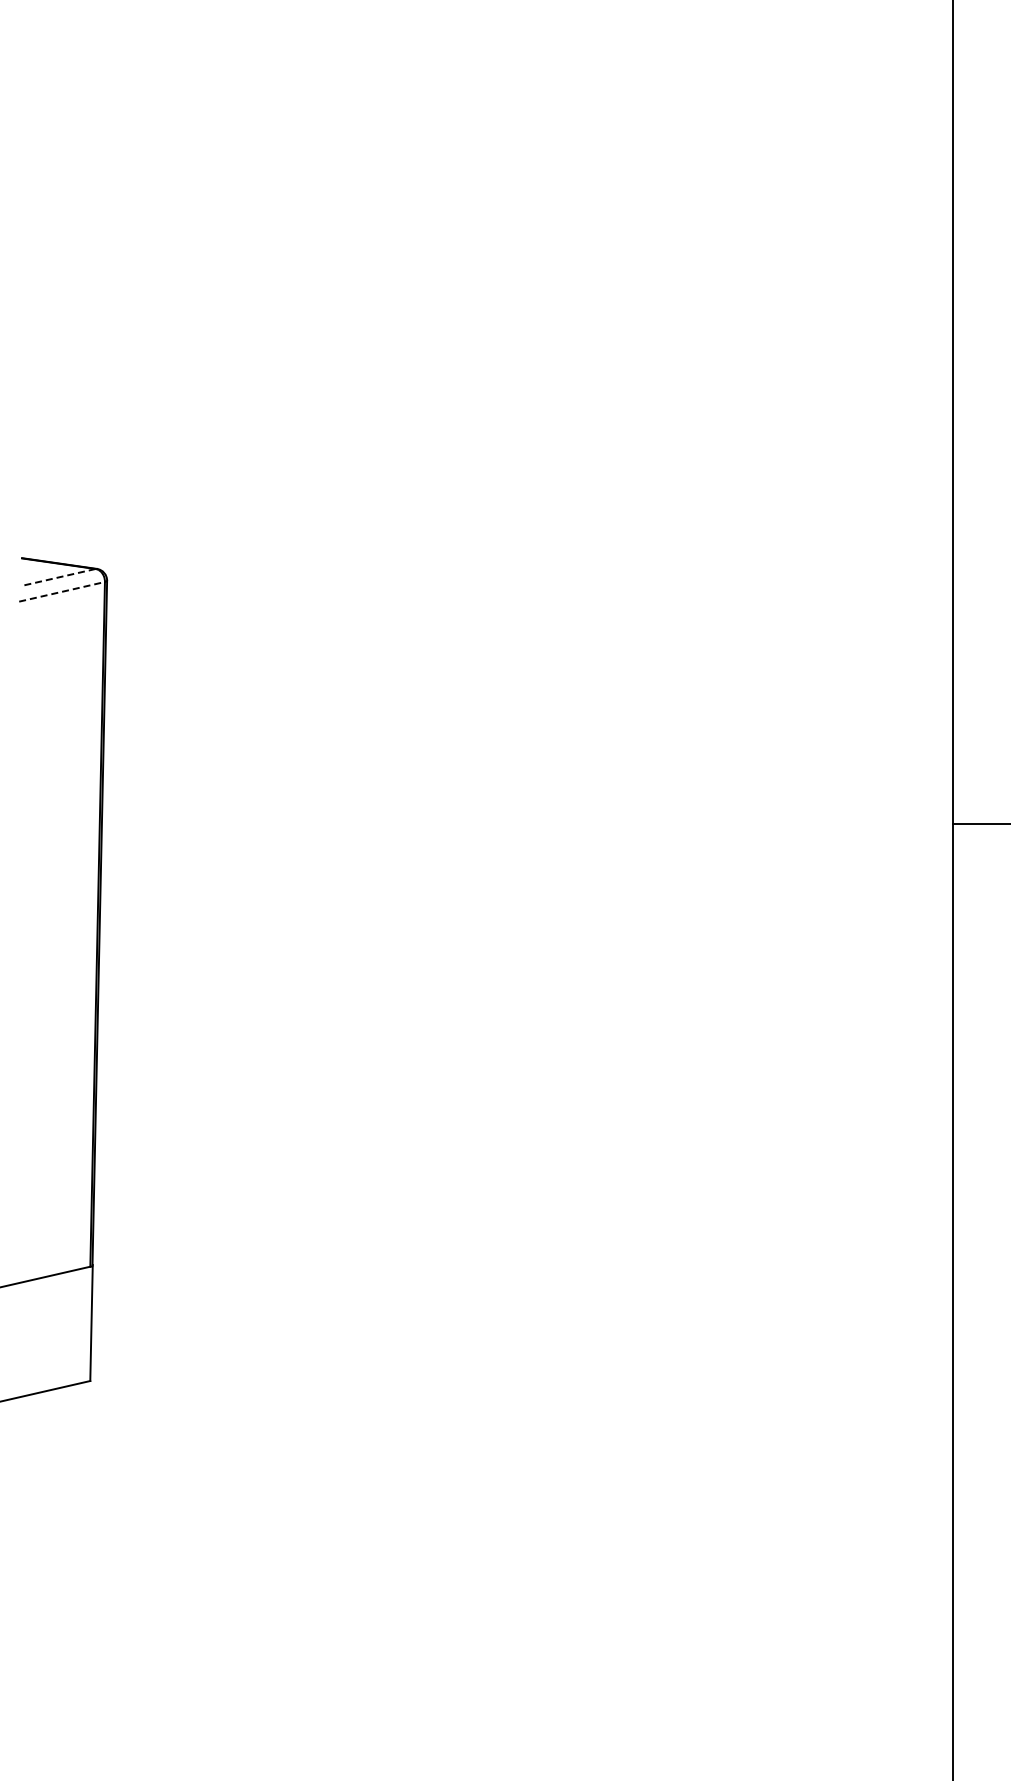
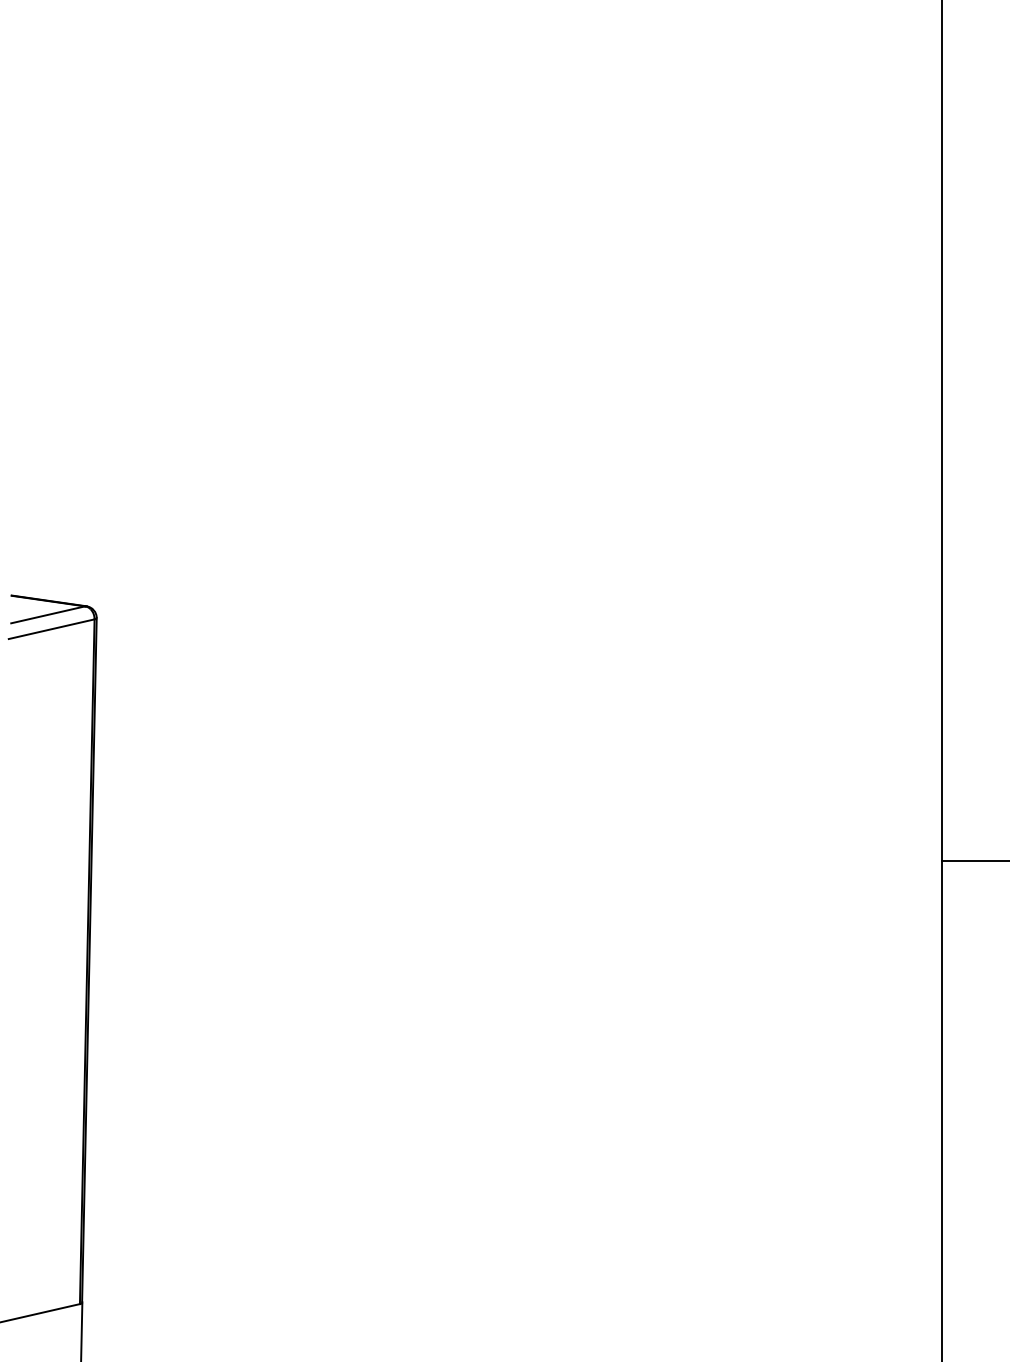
line: (58, 577) -> (48, 614), dashed -> solid
line: (62, 591) -> (52, 628), dashed -> solid

